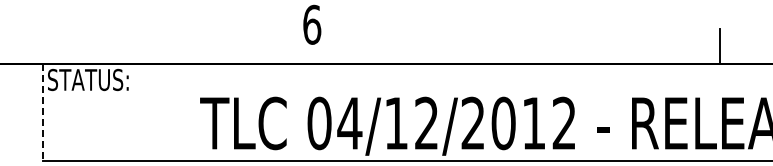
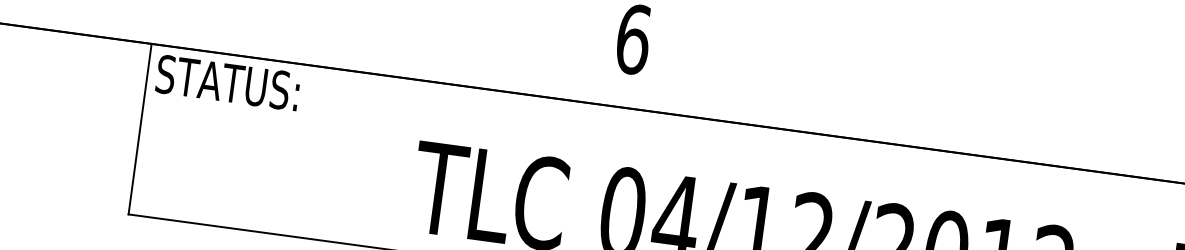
line: (42, 112) -> (140, 129), dashed -> solid

